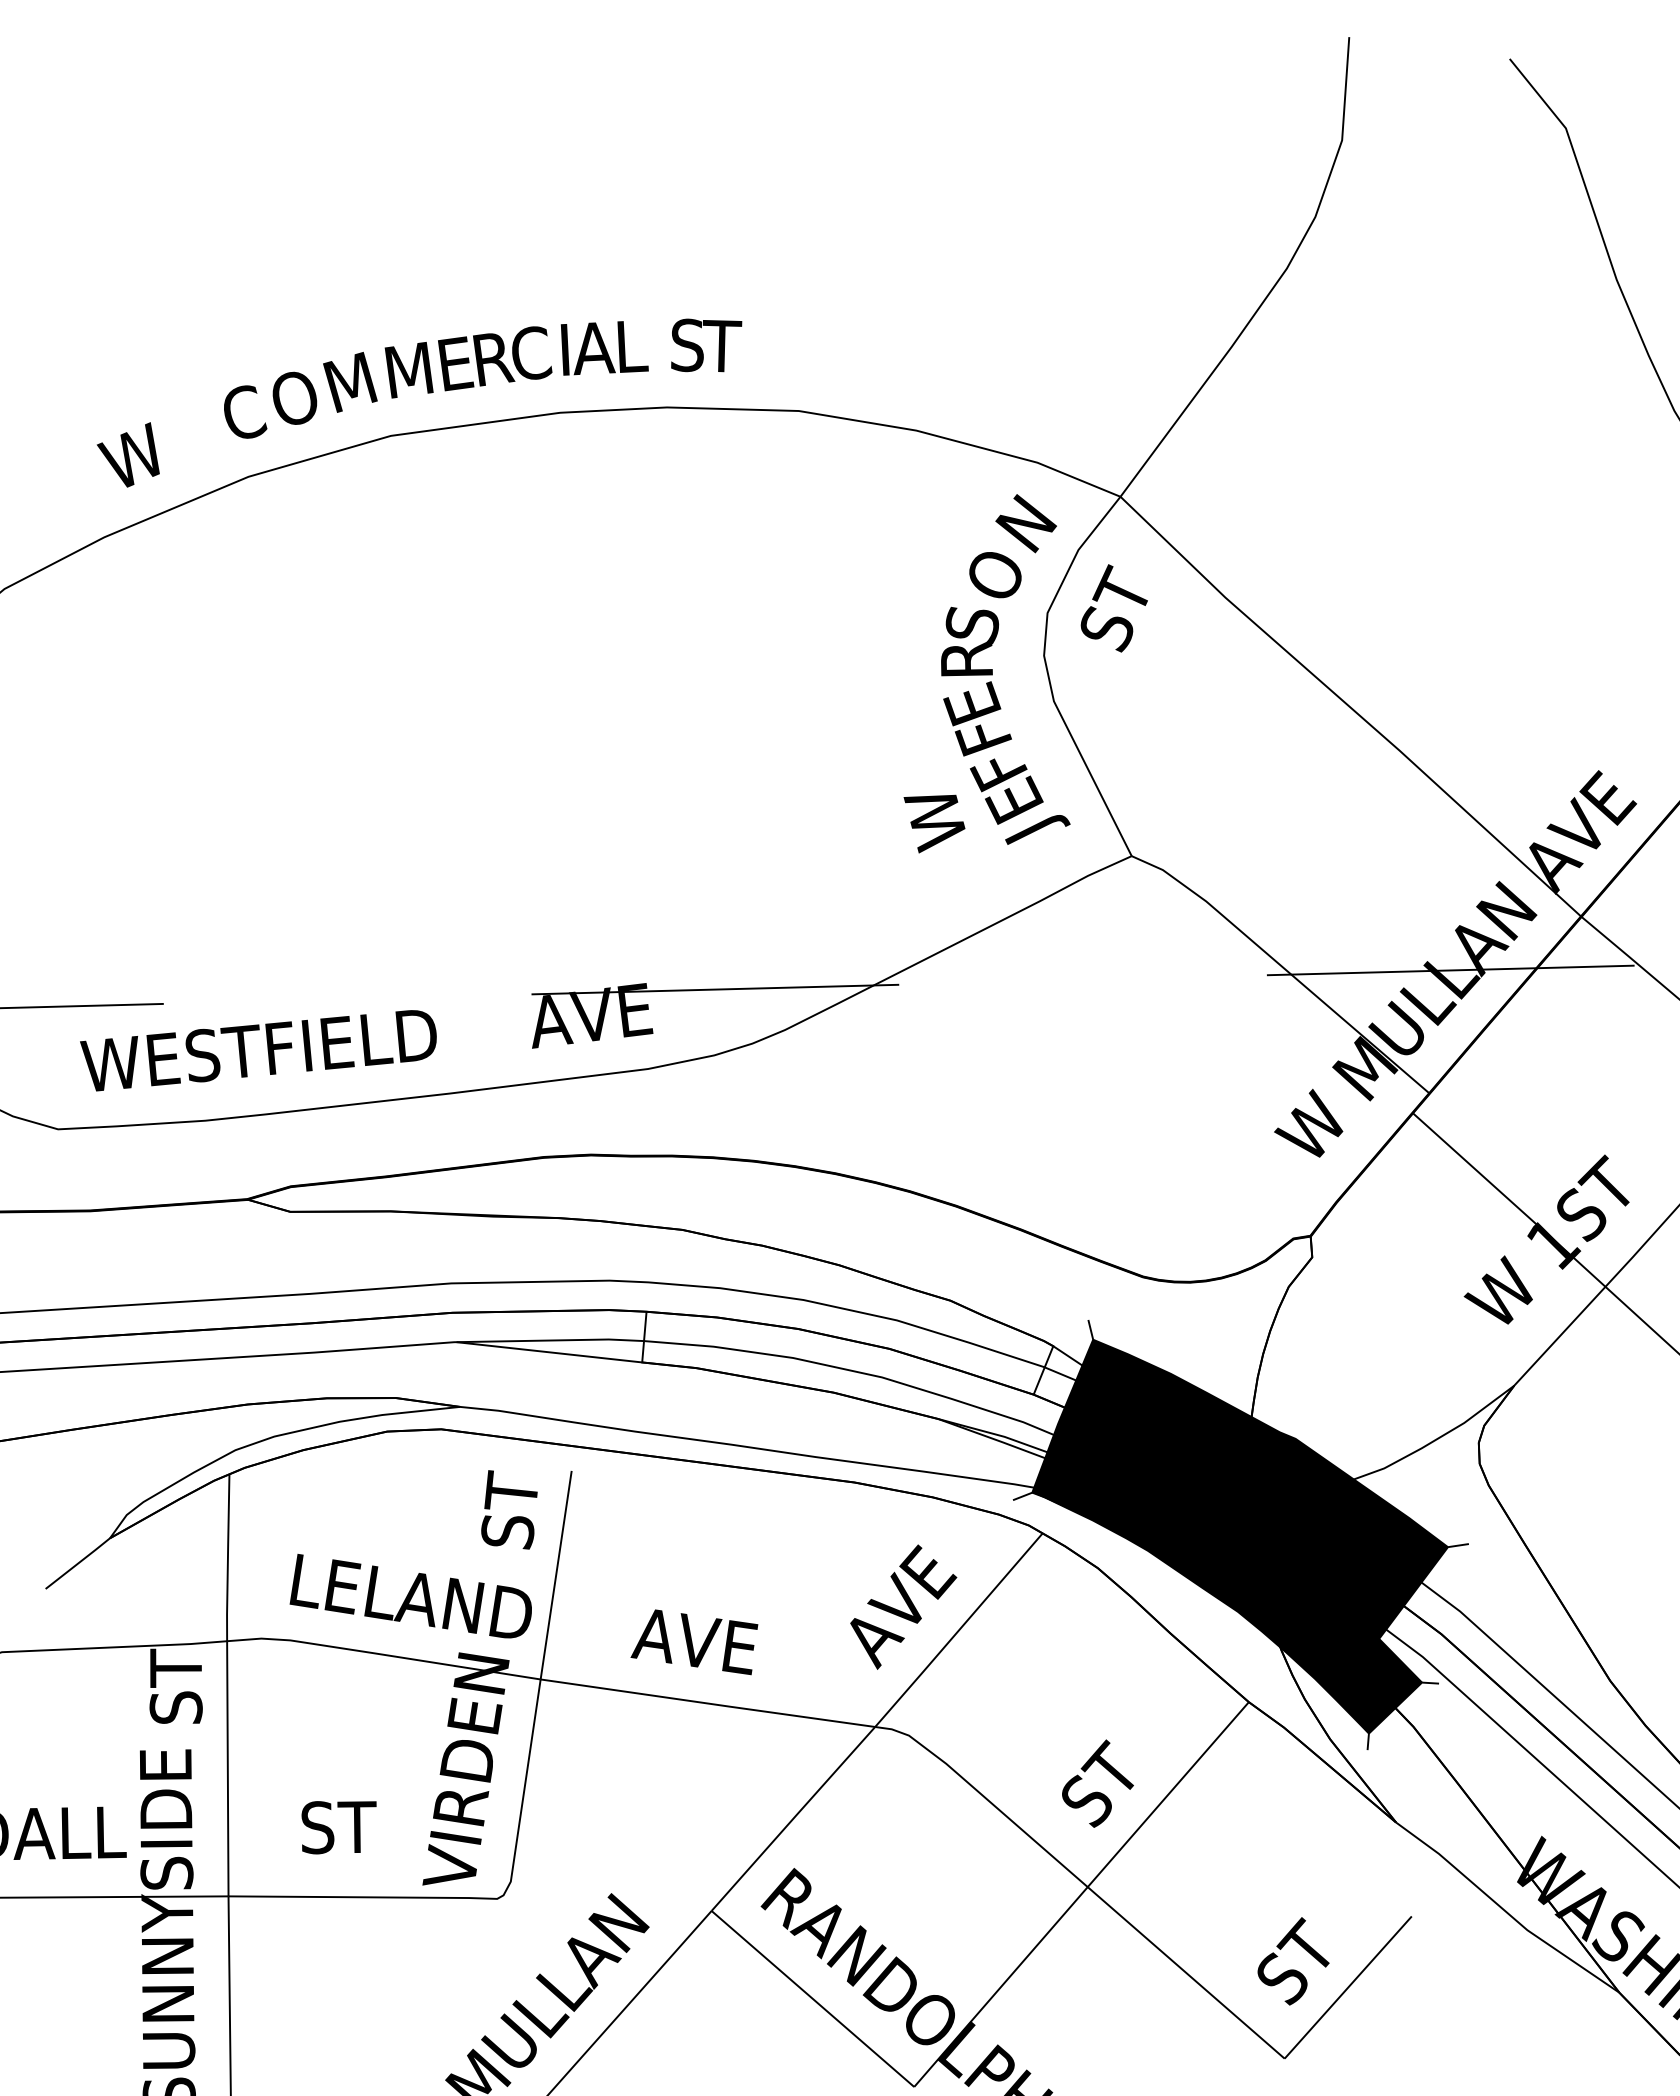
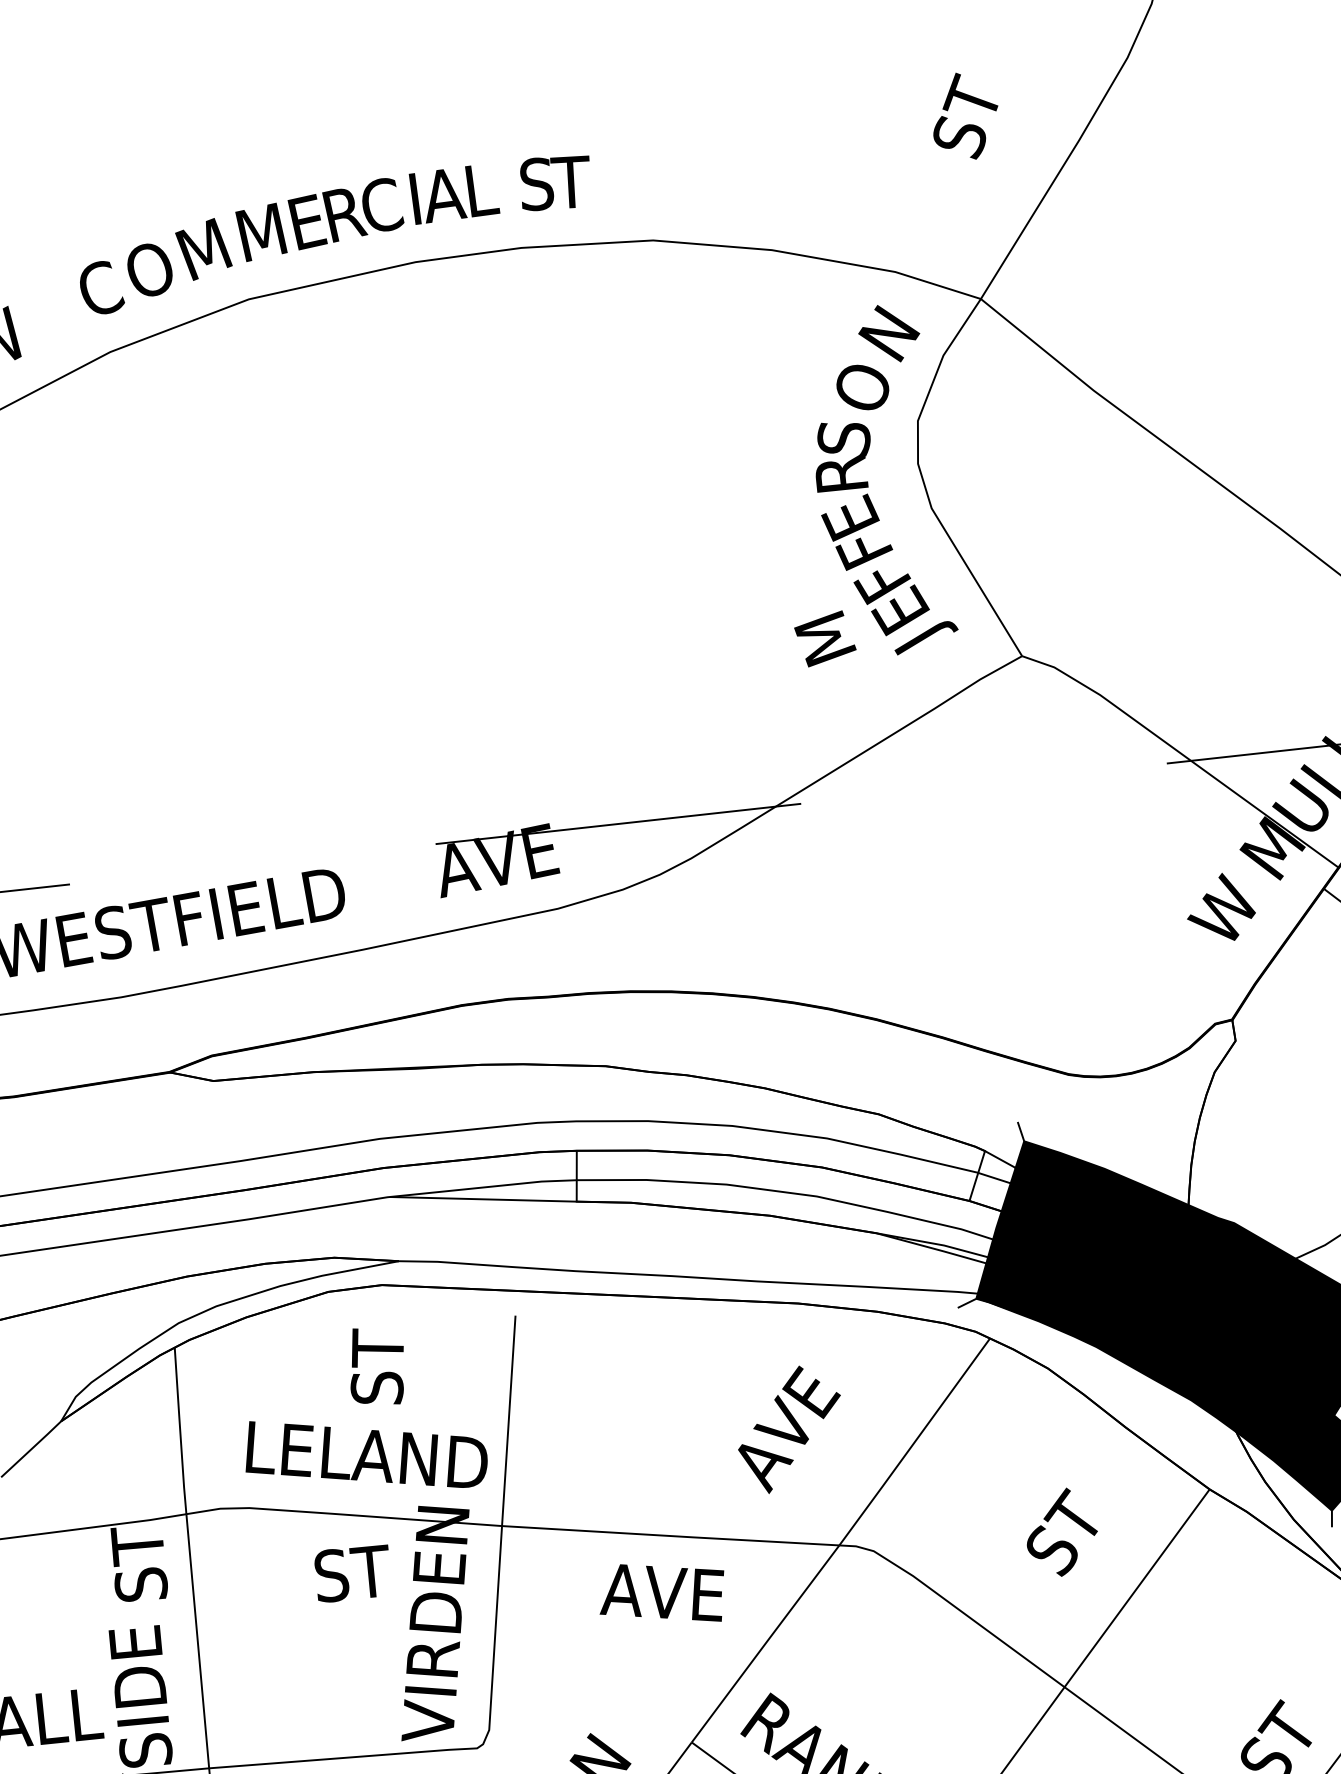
text: (1113, 608) -> (964, 116), moved
text: (935, 823) -> (823, 640), W -> M
text: (509, 1509) -> (377, 1365), moved
text: (903, 1606) -> (789, 1428), moved
text: (694, 1642) -> (662, 1593), moved
text: (1097, 1783) -> (1061, 1532), moved
text: (338, 1827) -> (352, 1573), moved

